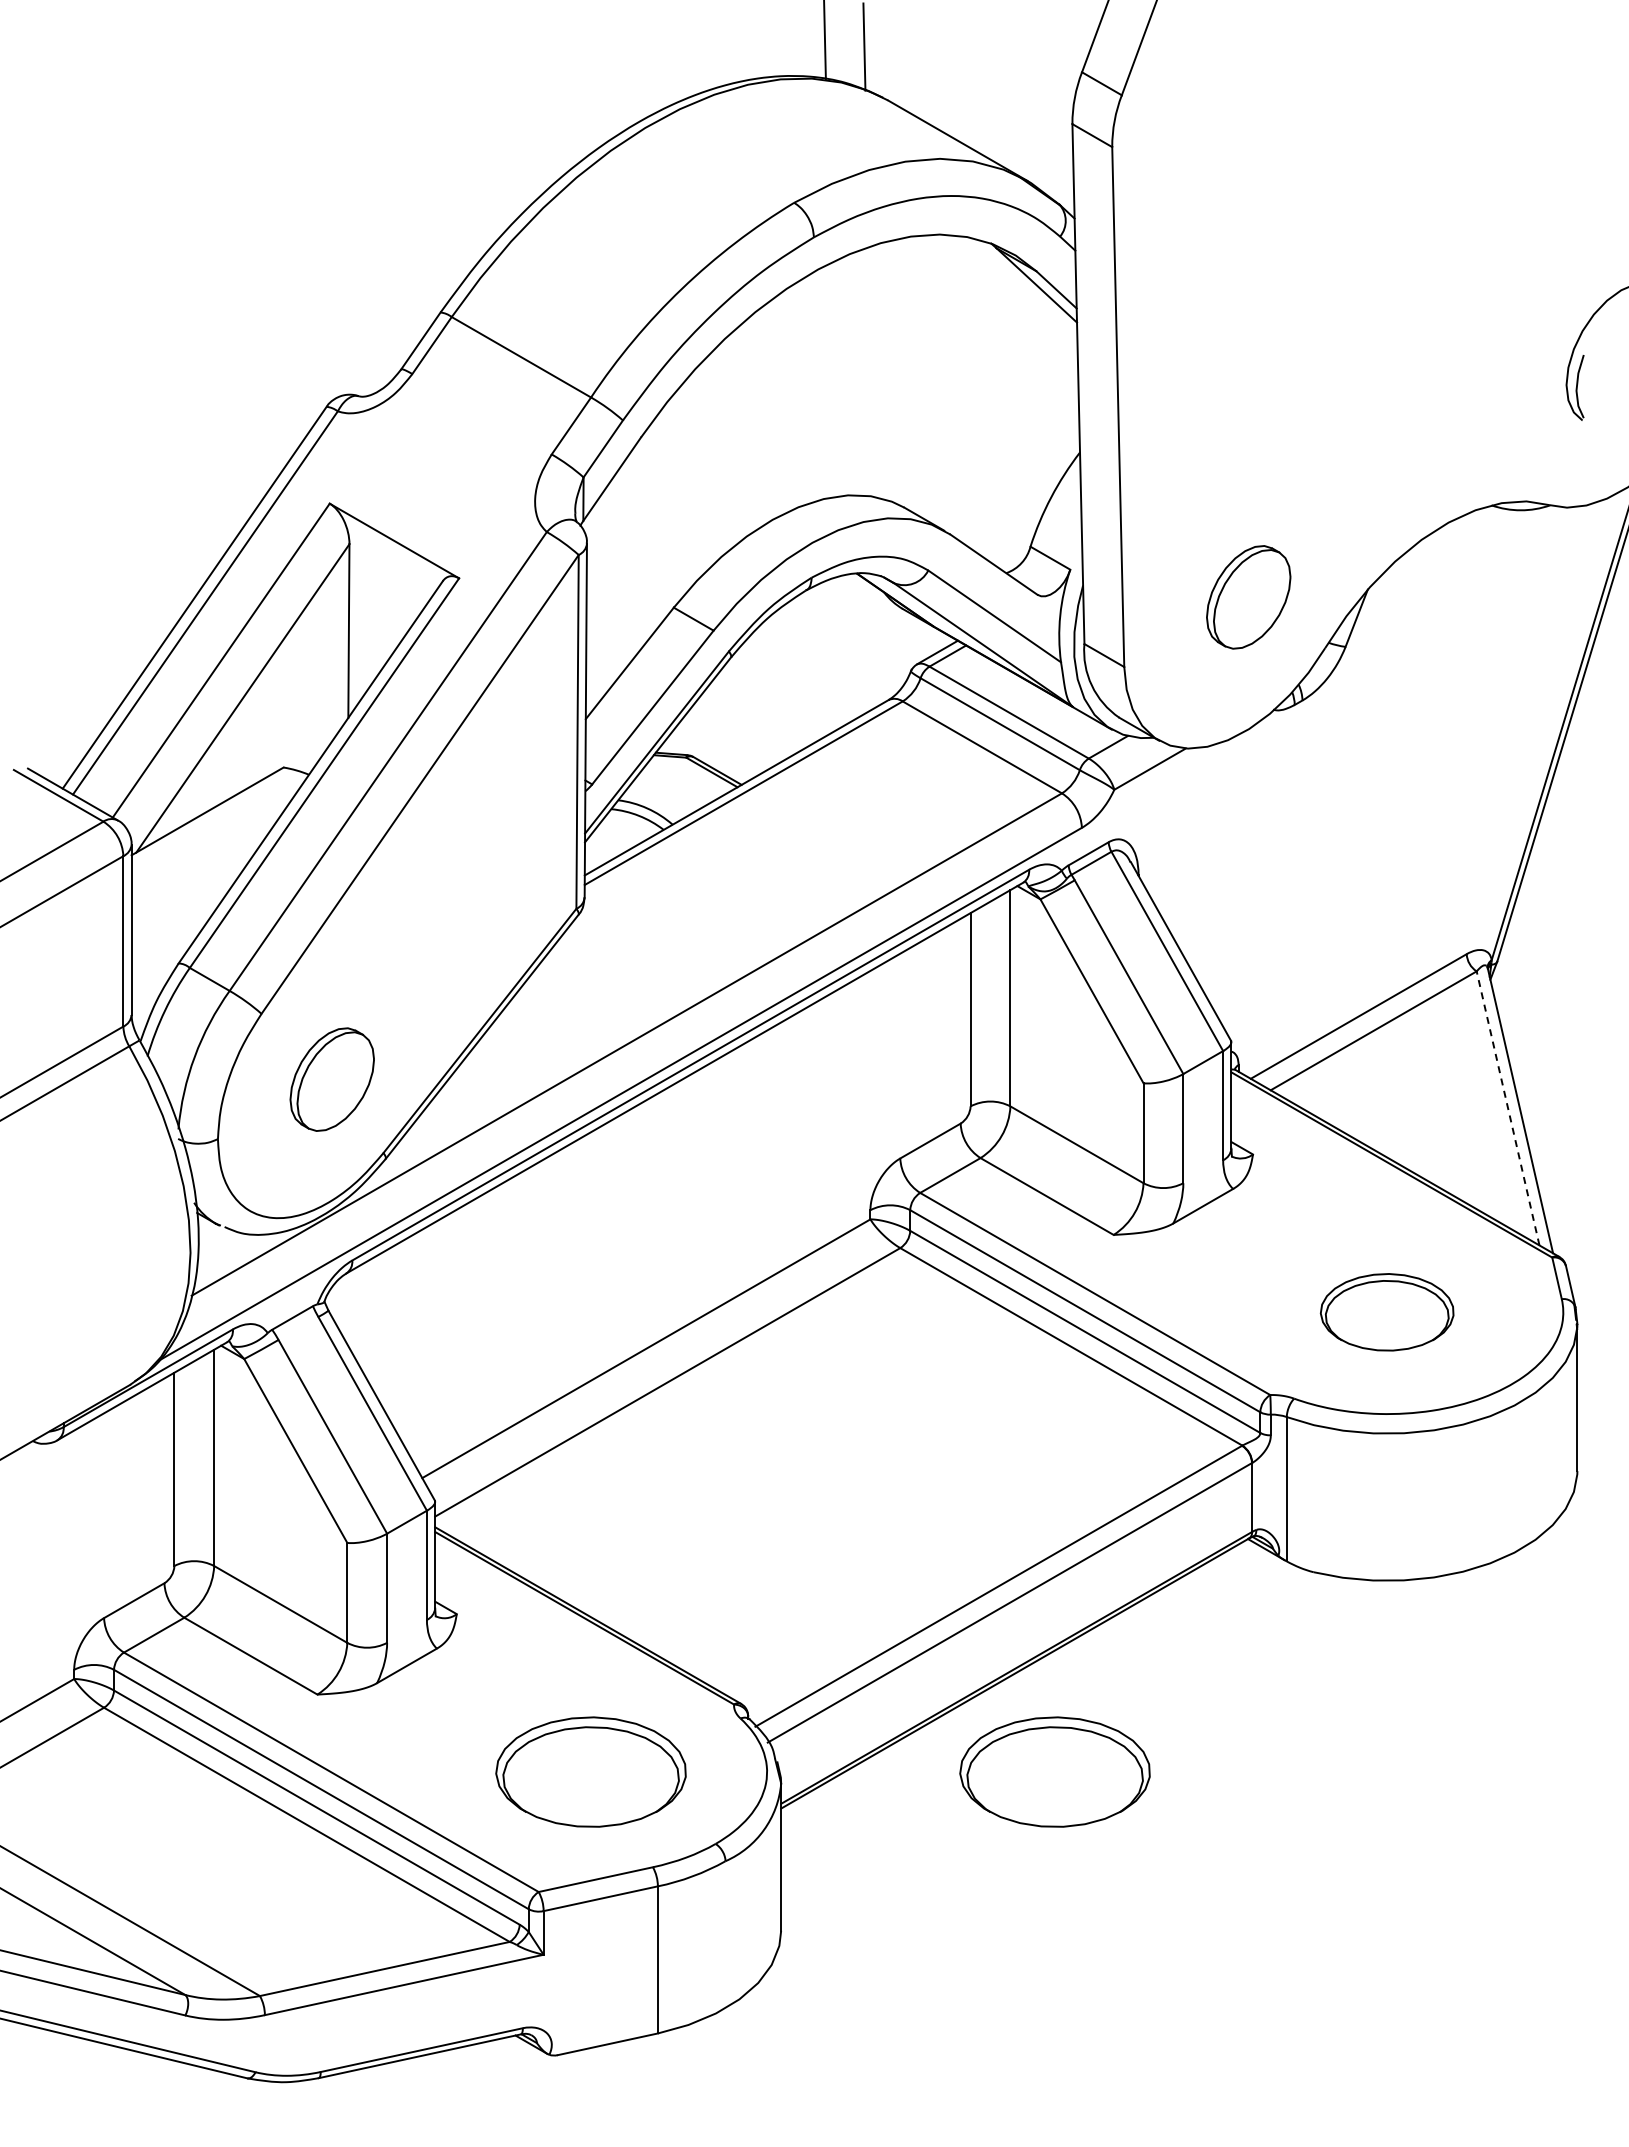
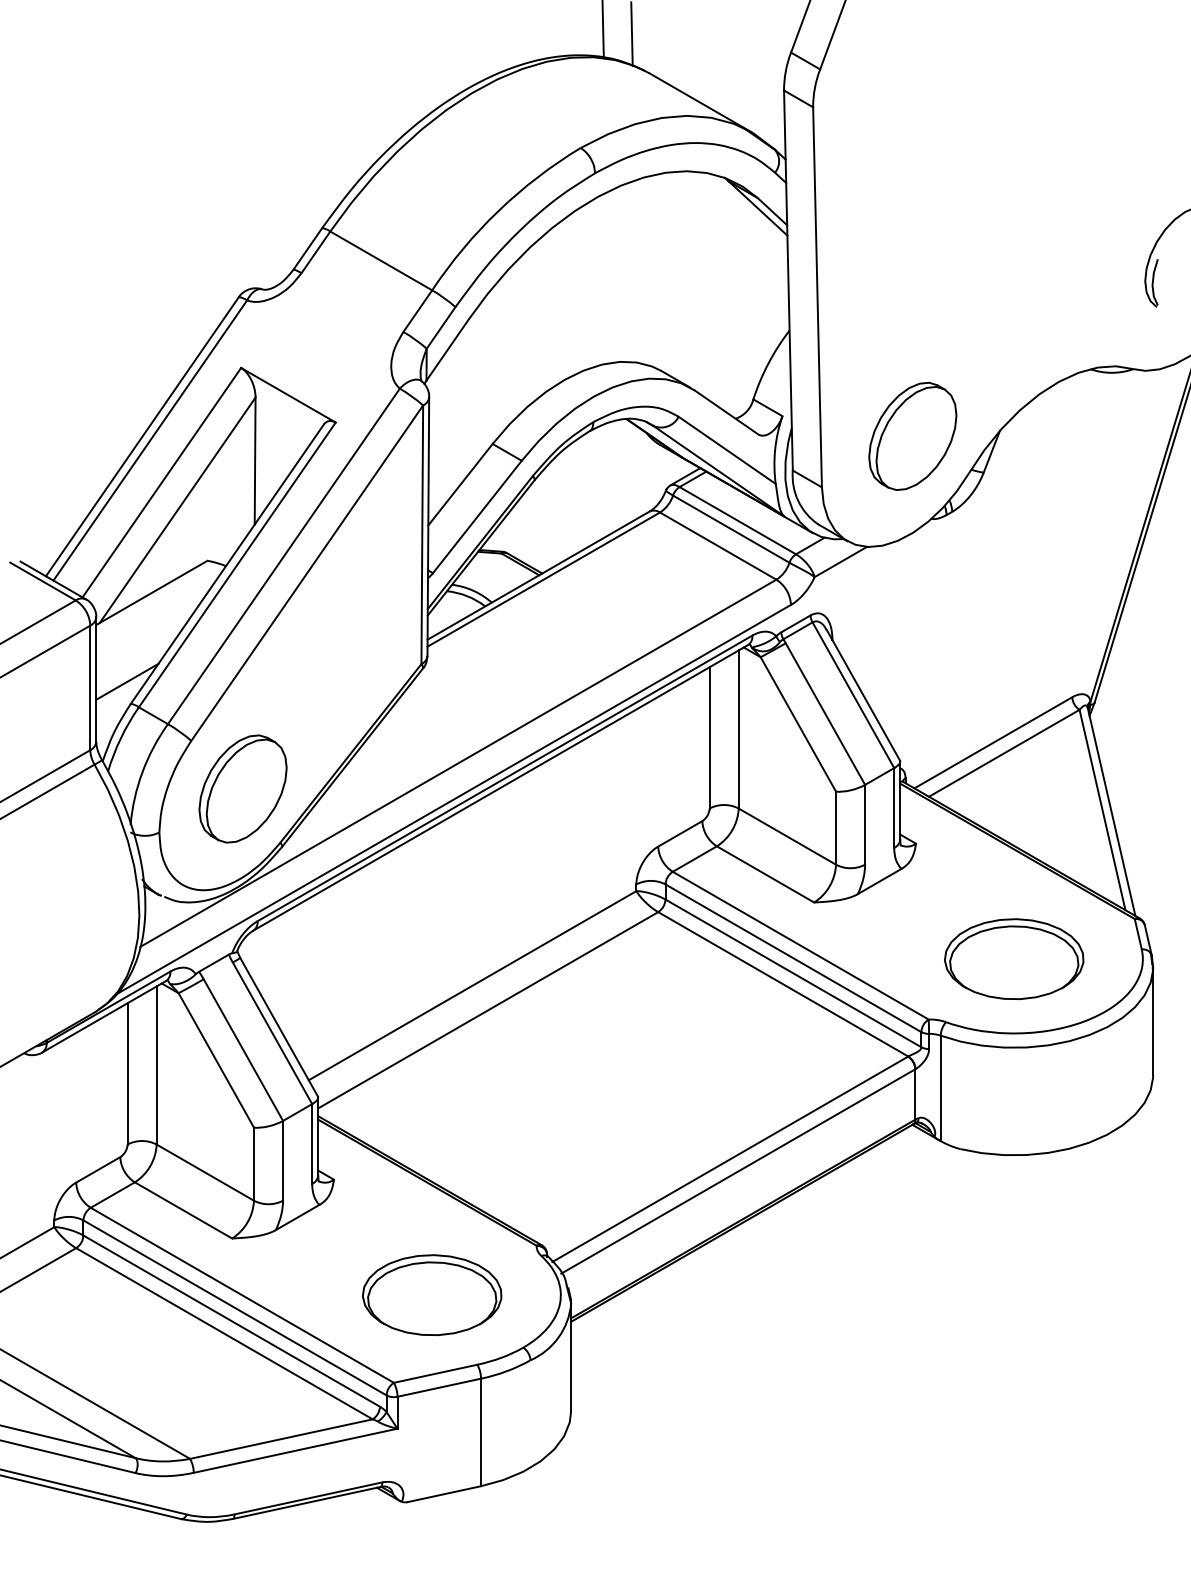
part: (1248, 597) -> (912, 436), size x1.43
line: (173, 932) -> (126, 681), added
part: (331, 1079) -> (242, 788), size x1.43
line: (1508, 1108) -> (1102, 810), dashed -> solid
part: (1386, 1311) -> (1013, 958), size x1.43
part: (1054, 1771) -> (770, 1294), removed

